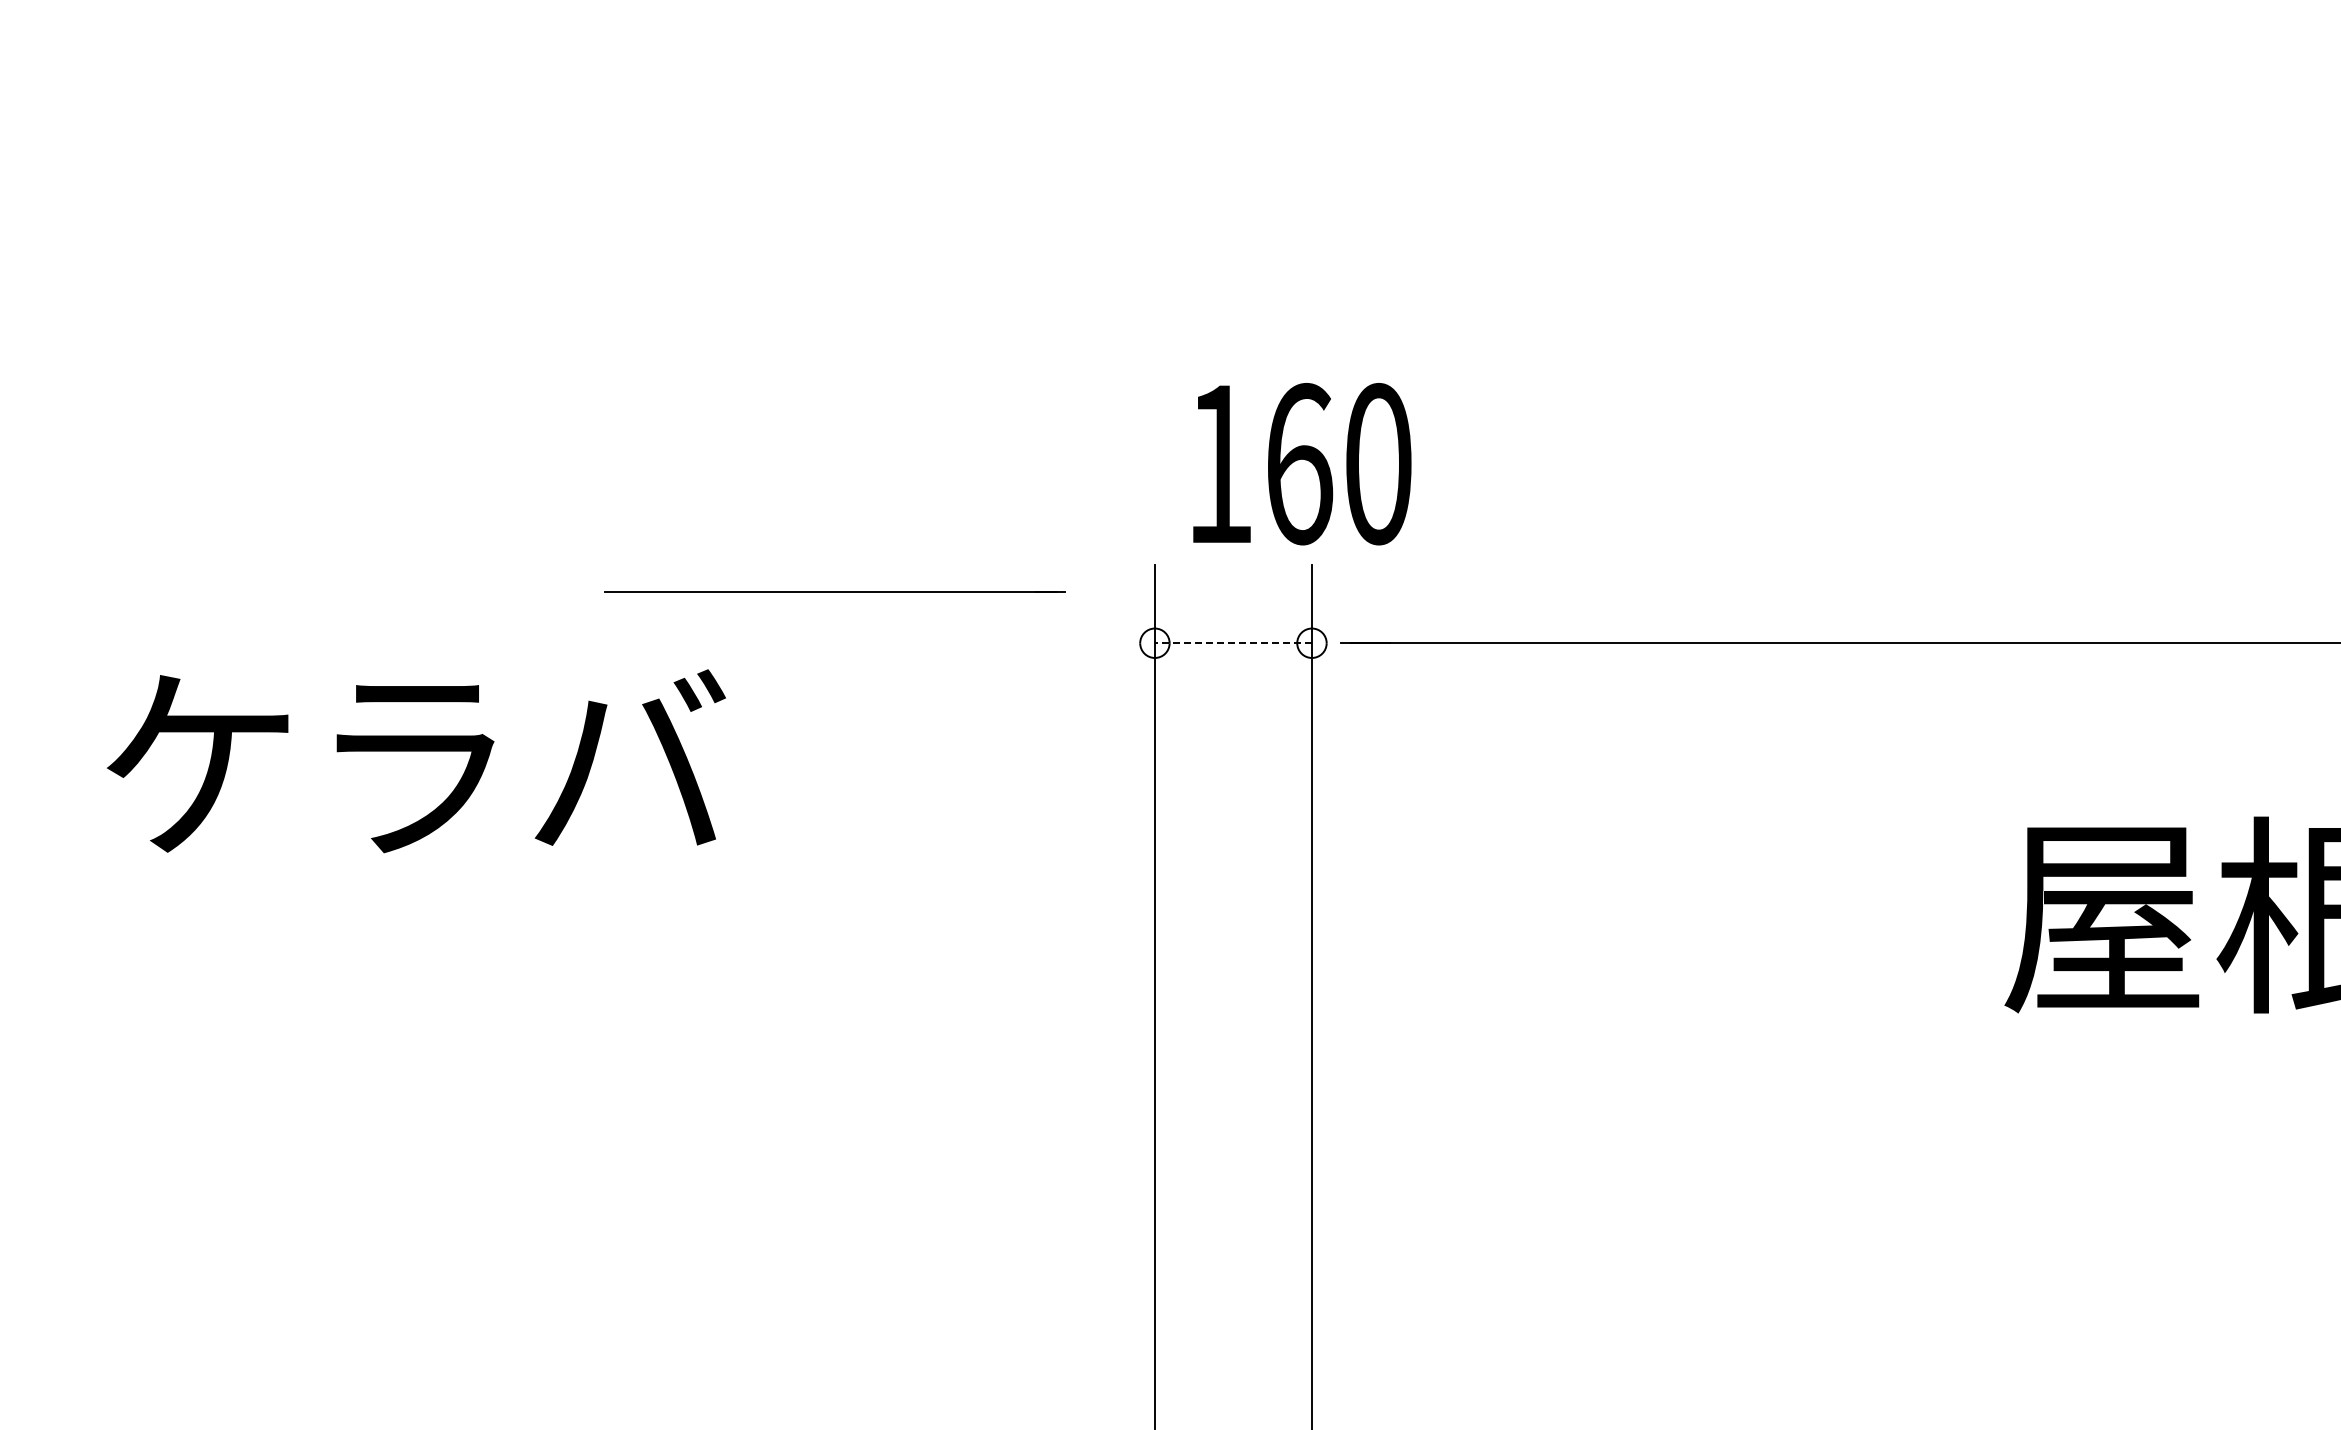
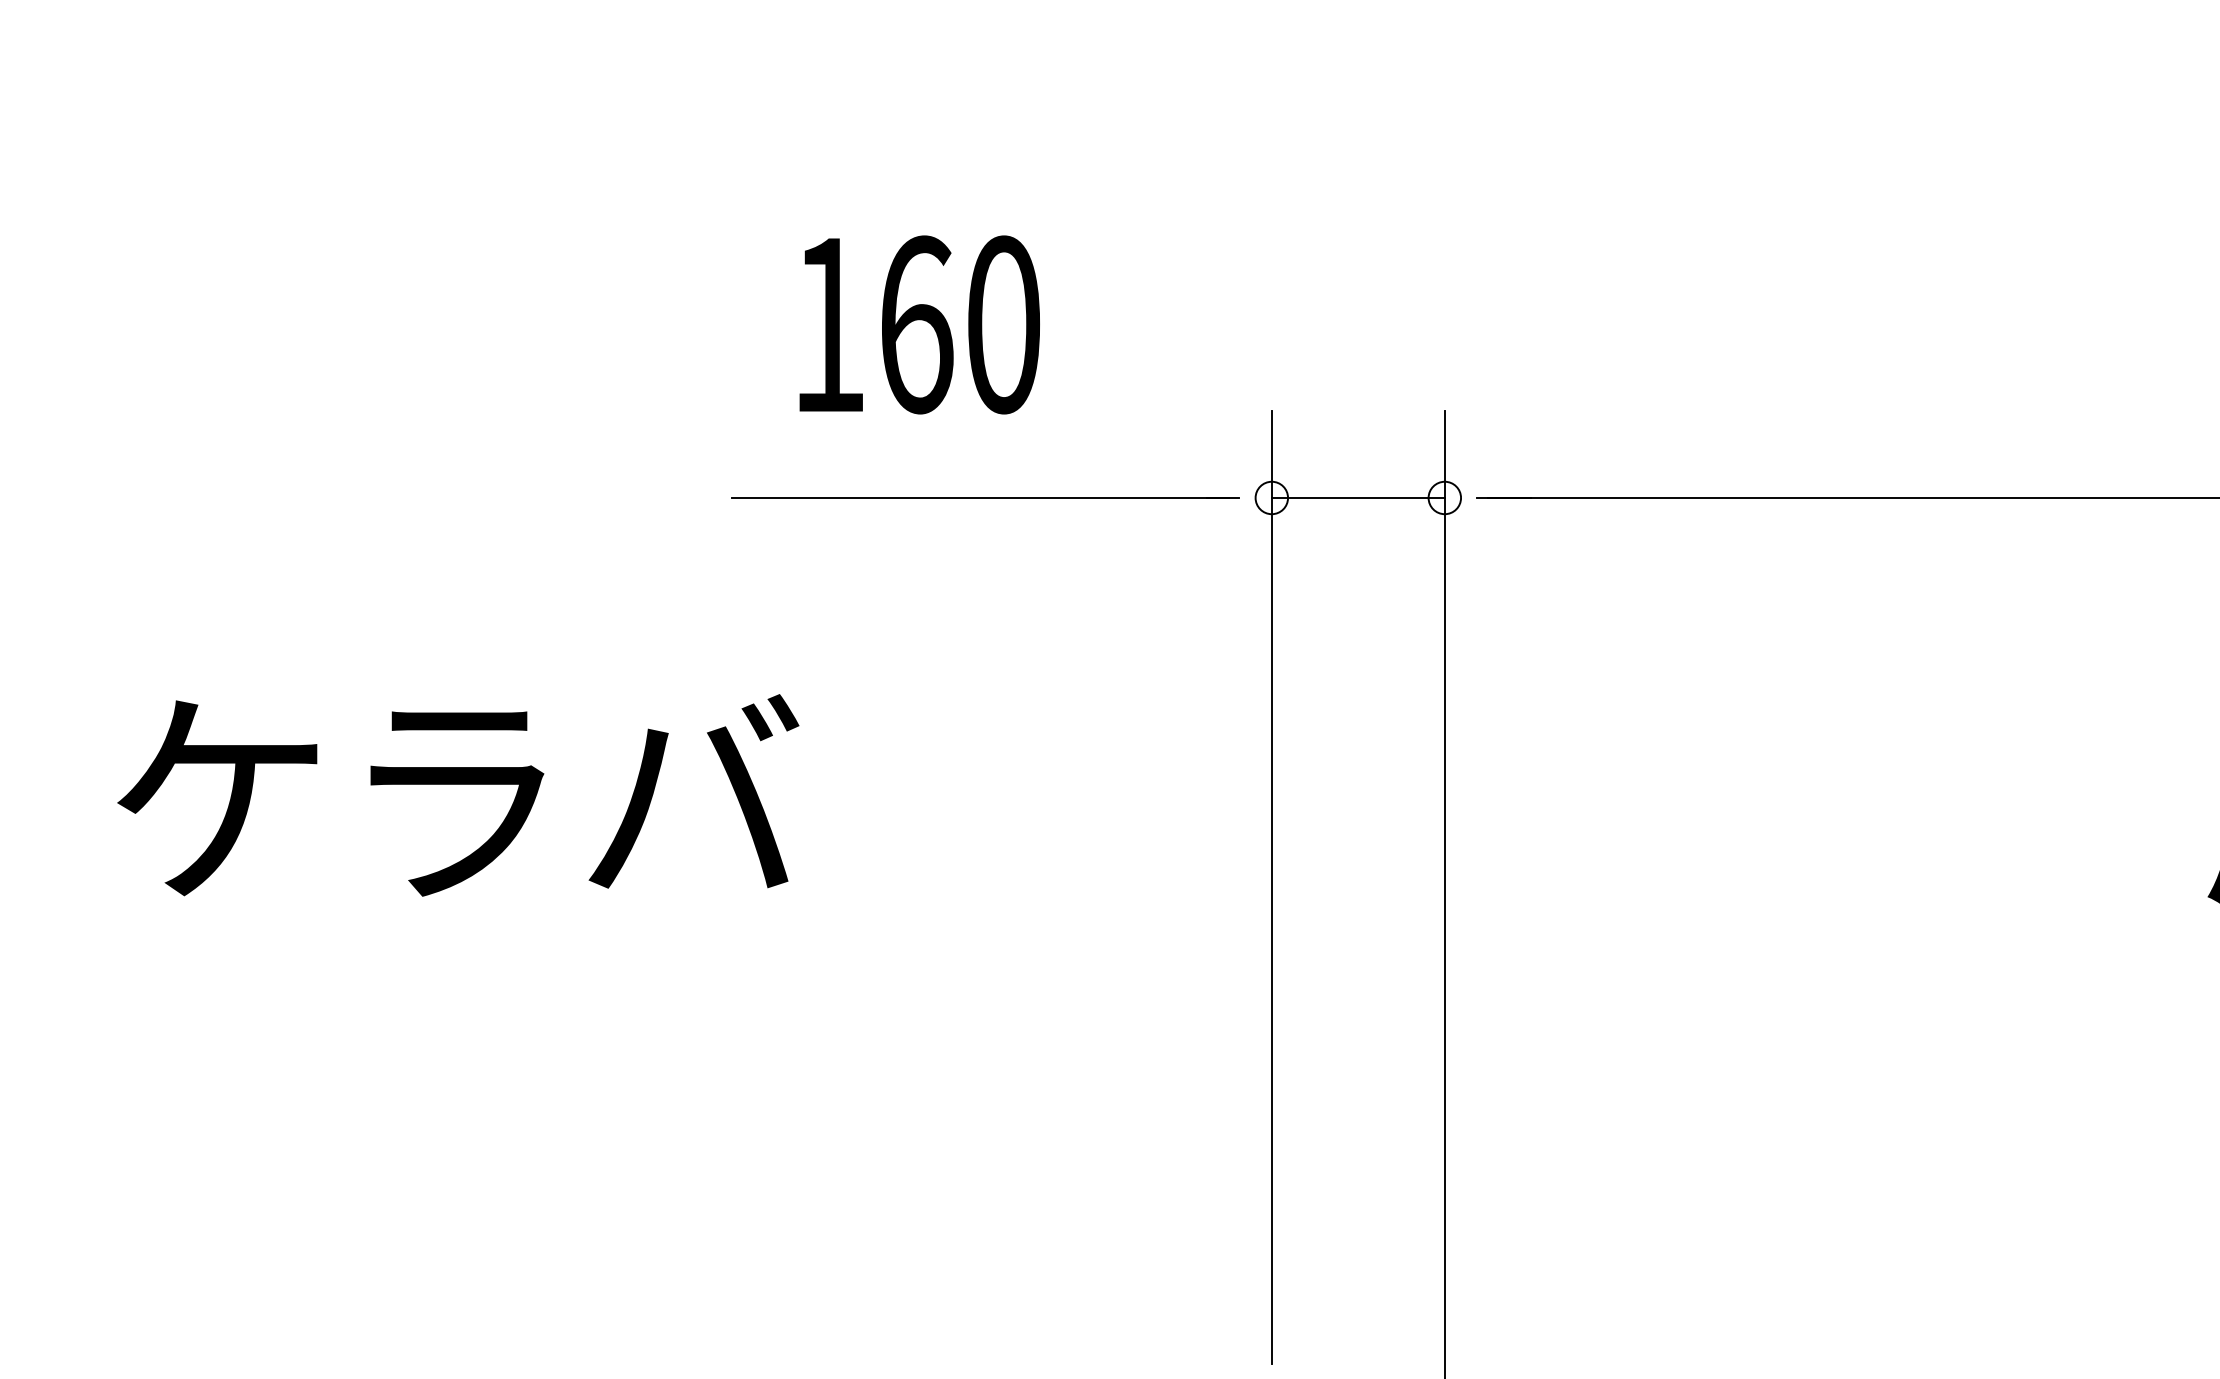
text: (1302, 464) -> (919, 325), moved
line: (834, 591) -> (984, 497), moved
line: (1233, 643) -> (1358, 498), dashed -> solid
text: (416, 761) -> (458, 795), moved

